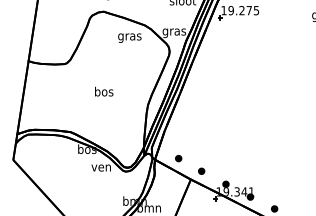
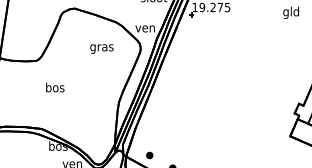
text: (174, 33) -> (145, 30), gras -> ven
text: (129, 37) -> (101, 48), moved
text: (104, 91) -> (55, 87), moved

